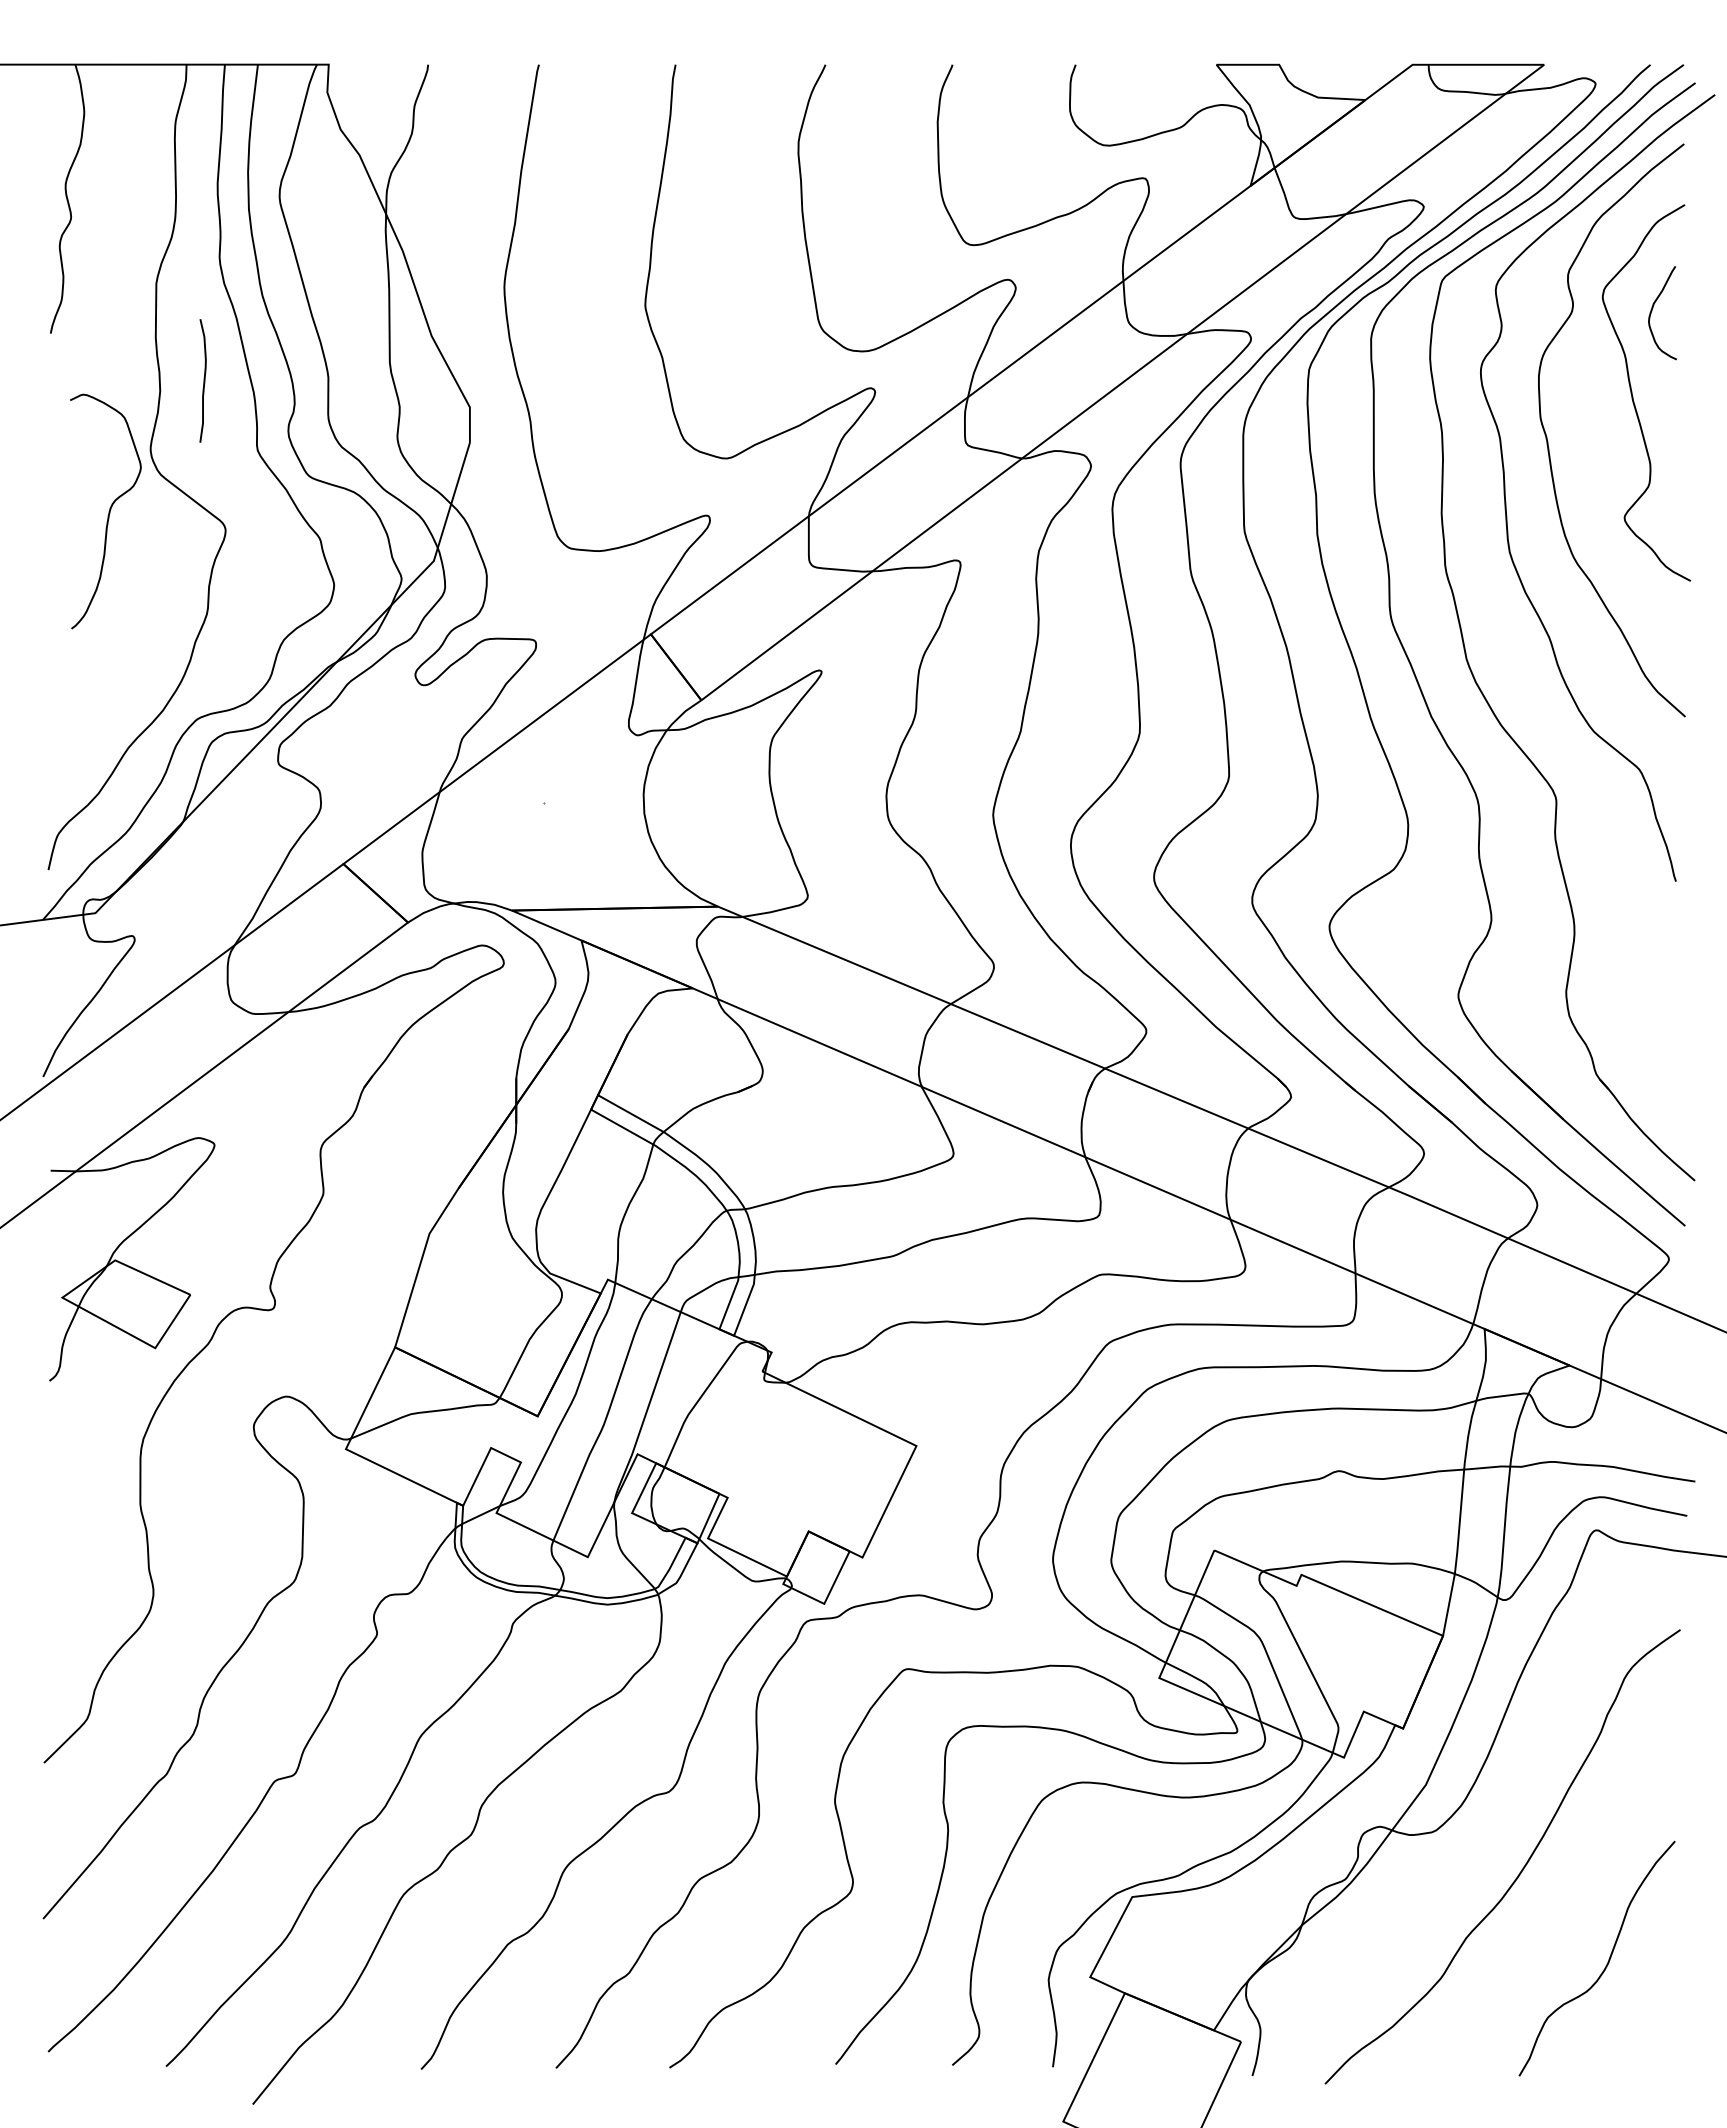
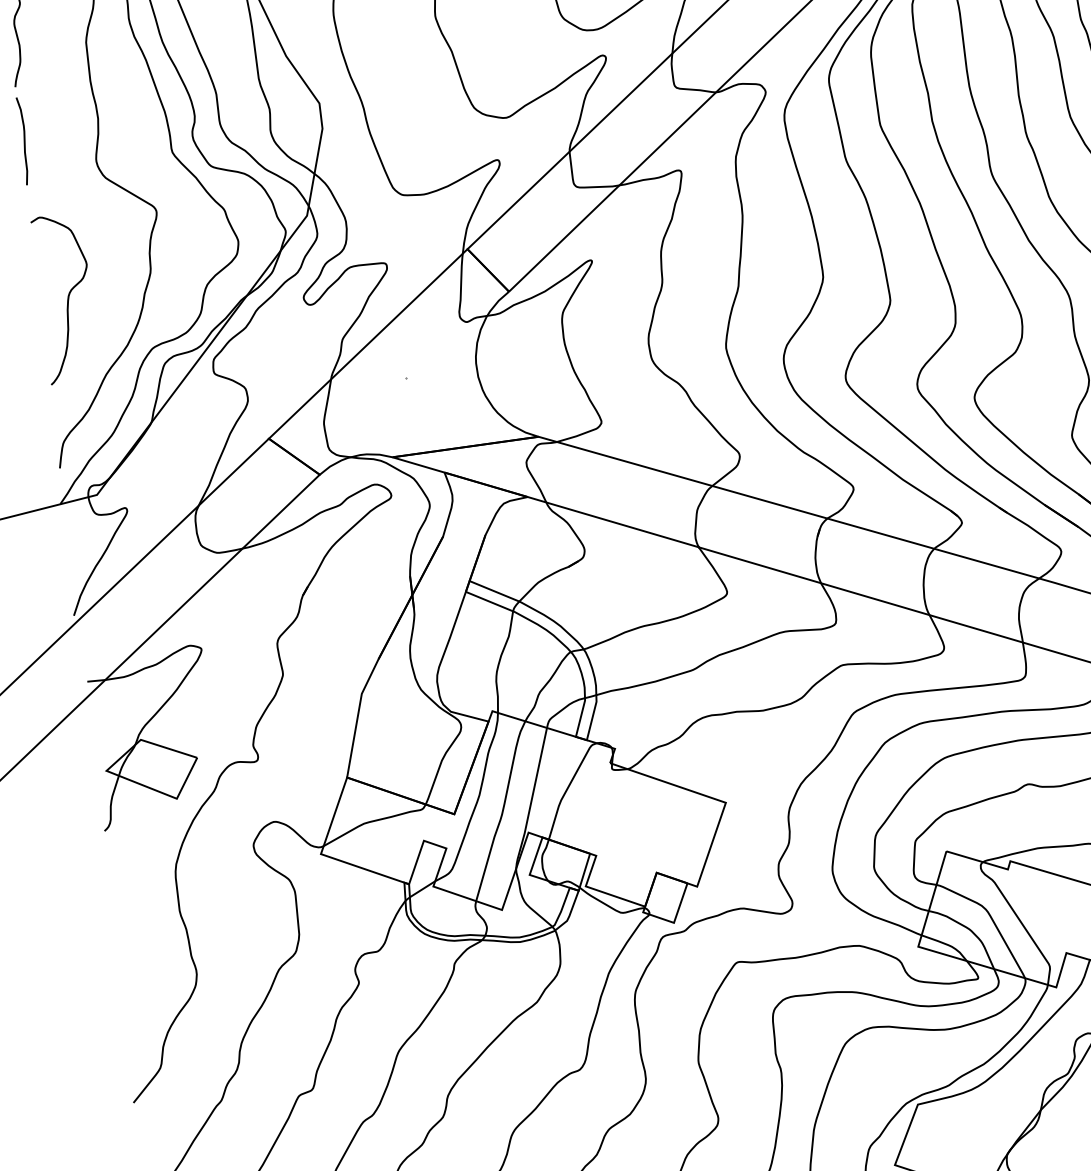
curve: (203, 380) -> (23, 140), moved
curve: (108, 511) -> (67, 298), moved

